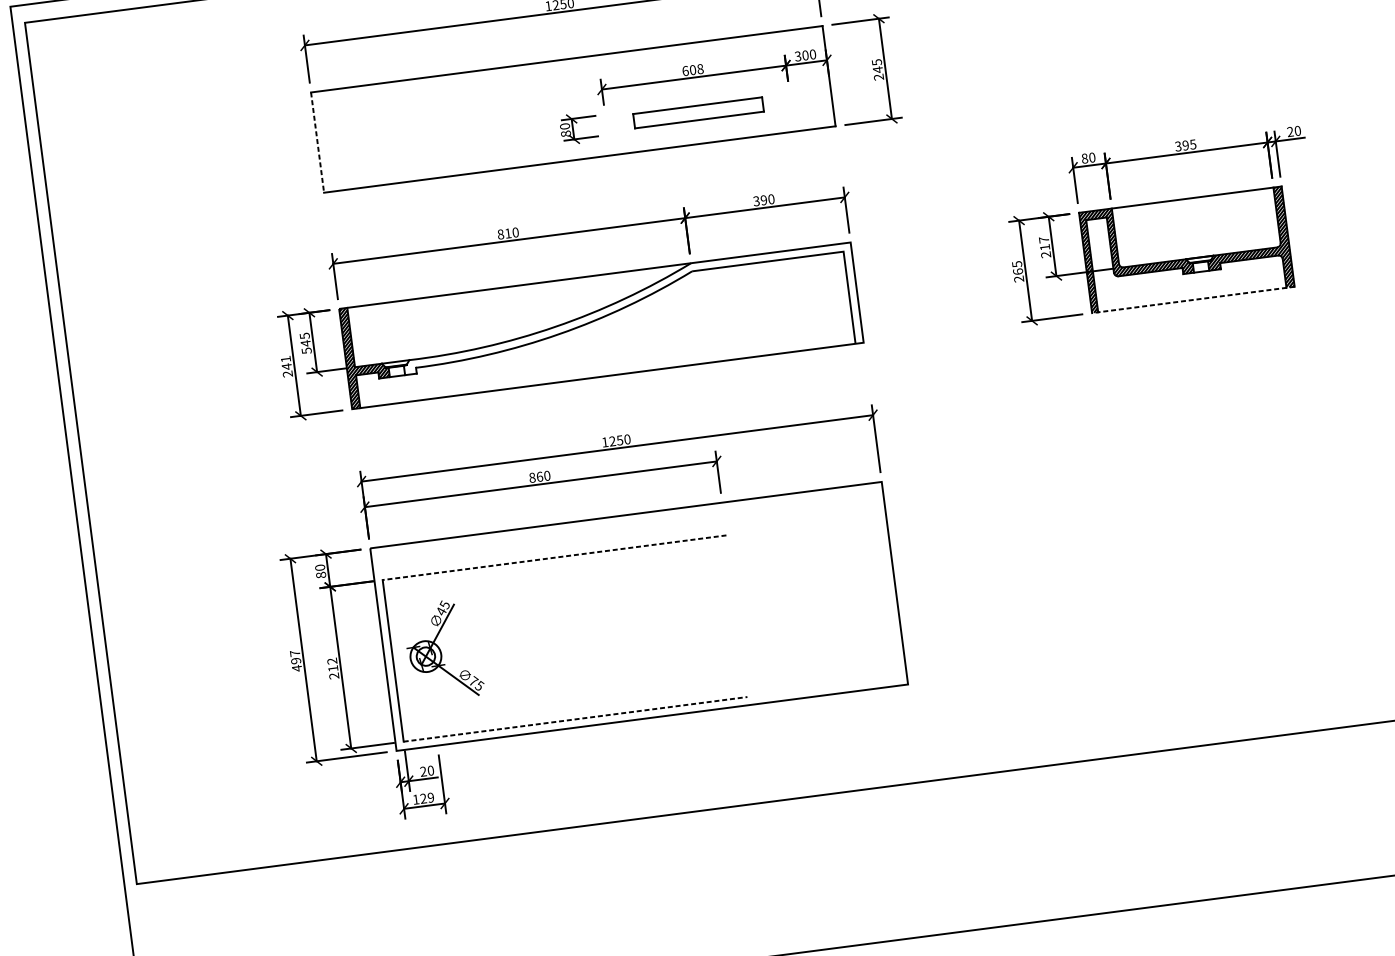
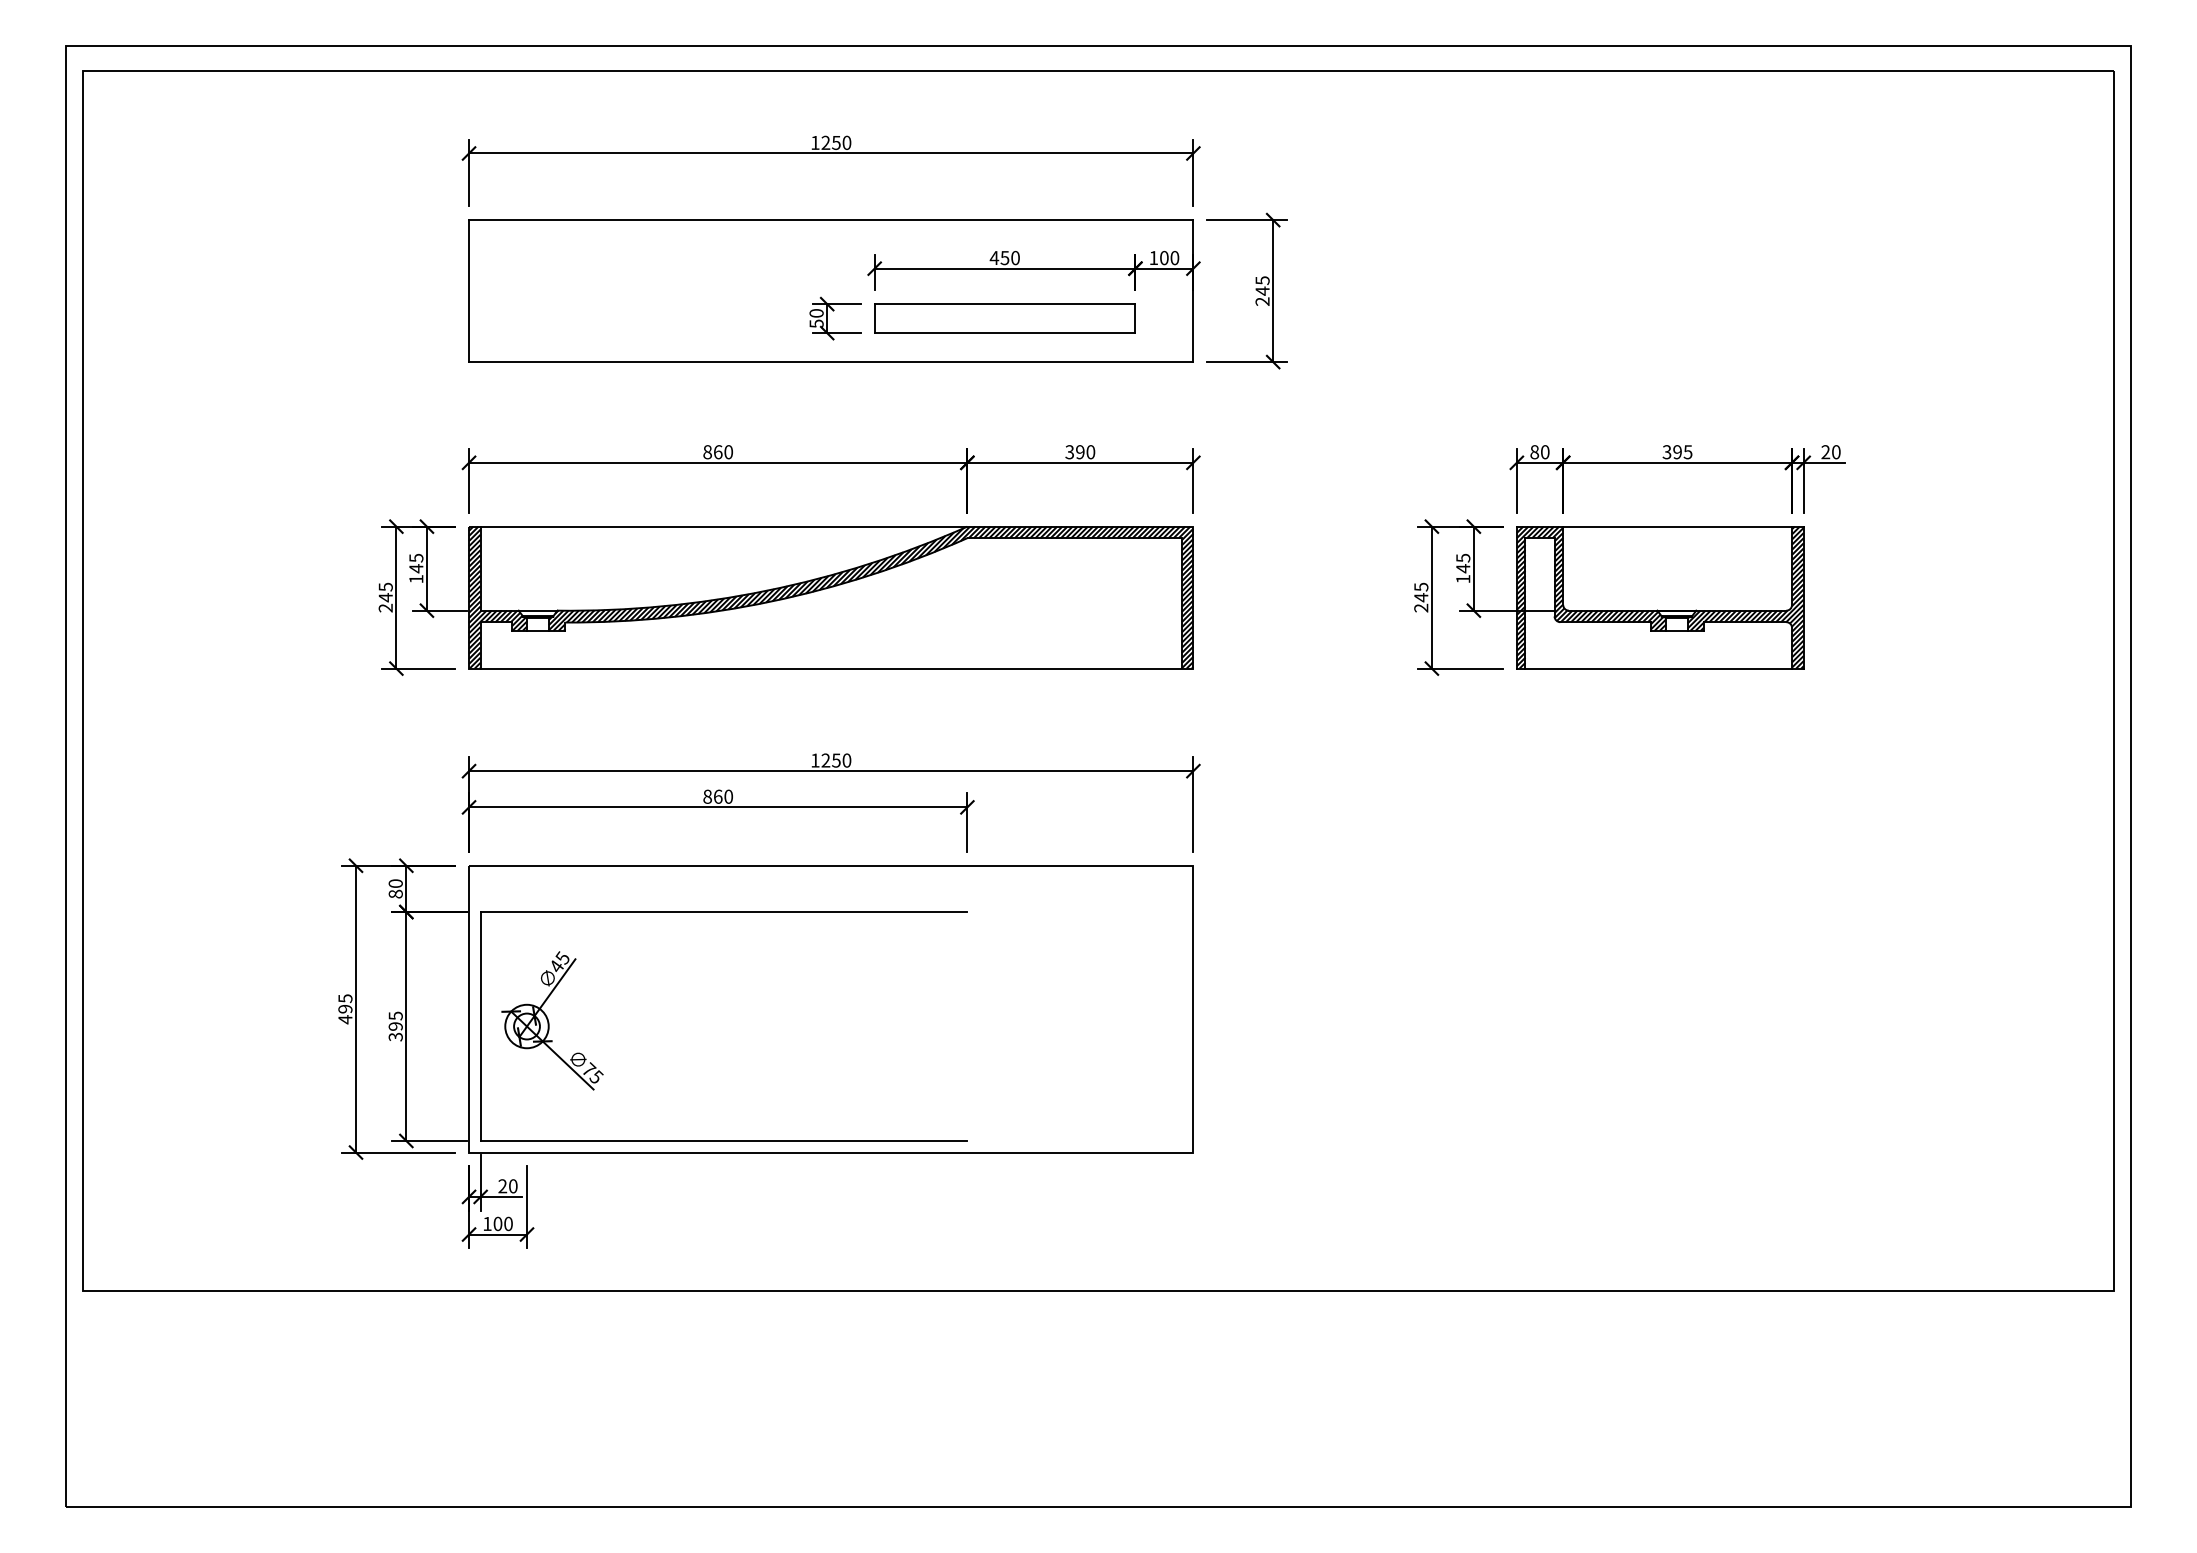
text: (797, 56) -> (1153, 257), 300 -> 100
text: (692, 69) -> (1004, 257), 608 -> 450
part: (698, 112) -> (1004, 318), size x1.43
text: (565, 133) -> (816, 323), 80 -> 50
line: (317, 142) -> (469, 291), dashed -> solid
text: (508, 233) -> (718, 452), 810 -> 860
text: (1045, 247) -> (1463, 568), 217 -> 145
text: (1018, 271) -> (1421, 597), 265 -> 245
line: (1192, 299) -> (1659, 668), dashed -> solid
hatch: (629, 322) -> (870, 597), added
text: (306, 351) -> (416, 579), 545 -> 145
text: (285, 358) -> (385, 586), 241 -> 245
line: (554, 558) -> (723, 912), dashed -> solid
text: (295, 653) -> (345, 998), 497 -> 495
text: (333, 668) -> (395, 1026), 212 -> 395
line: (575, 718) -> (724, 1140), dashed -> solid
text: (426, 797) -> (502, 1223), 129 -> 100

